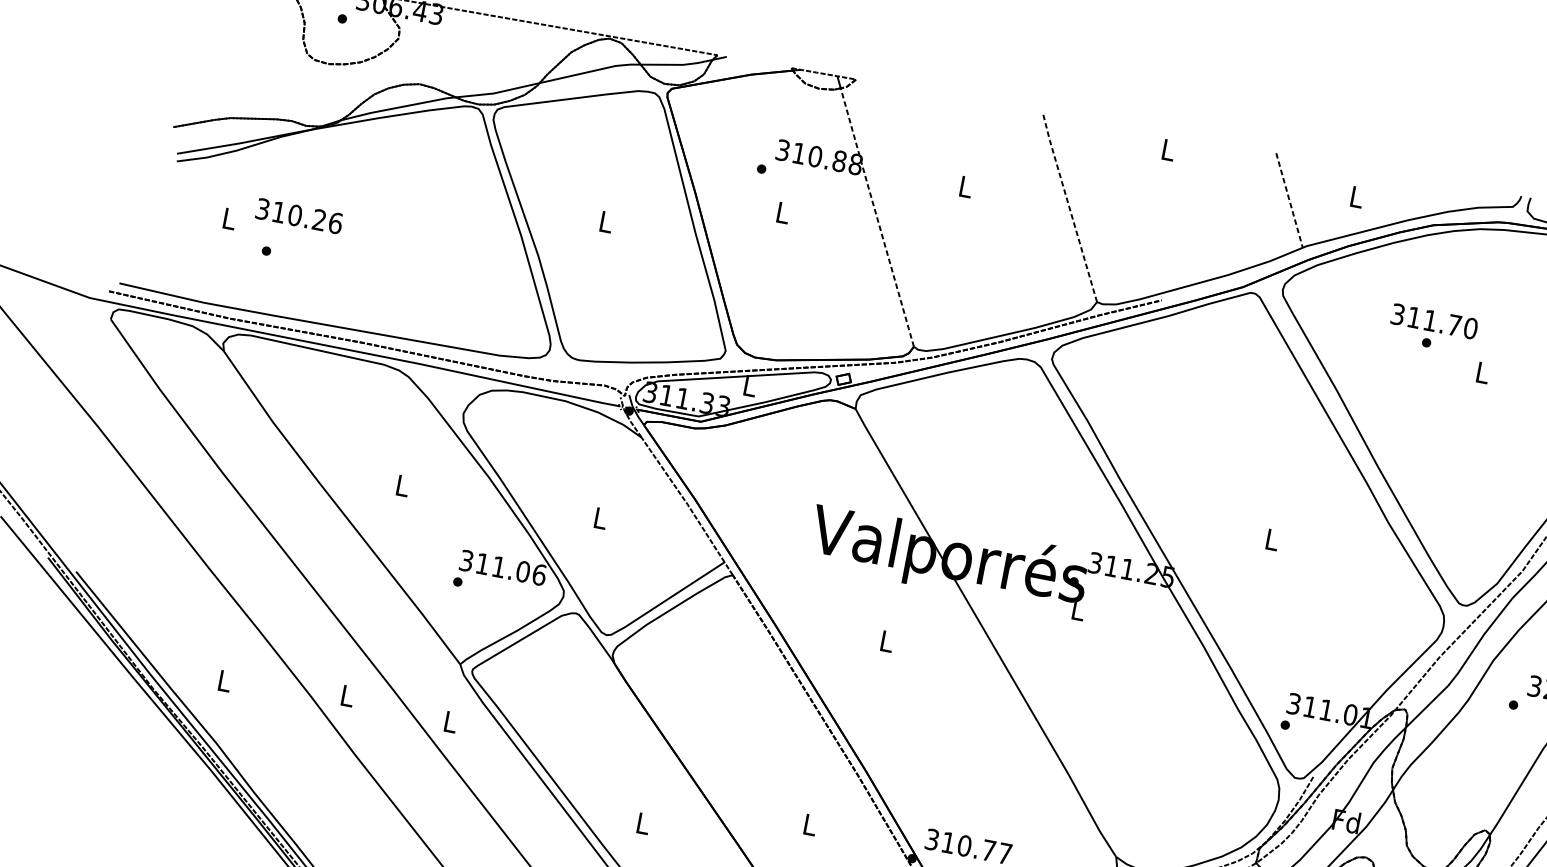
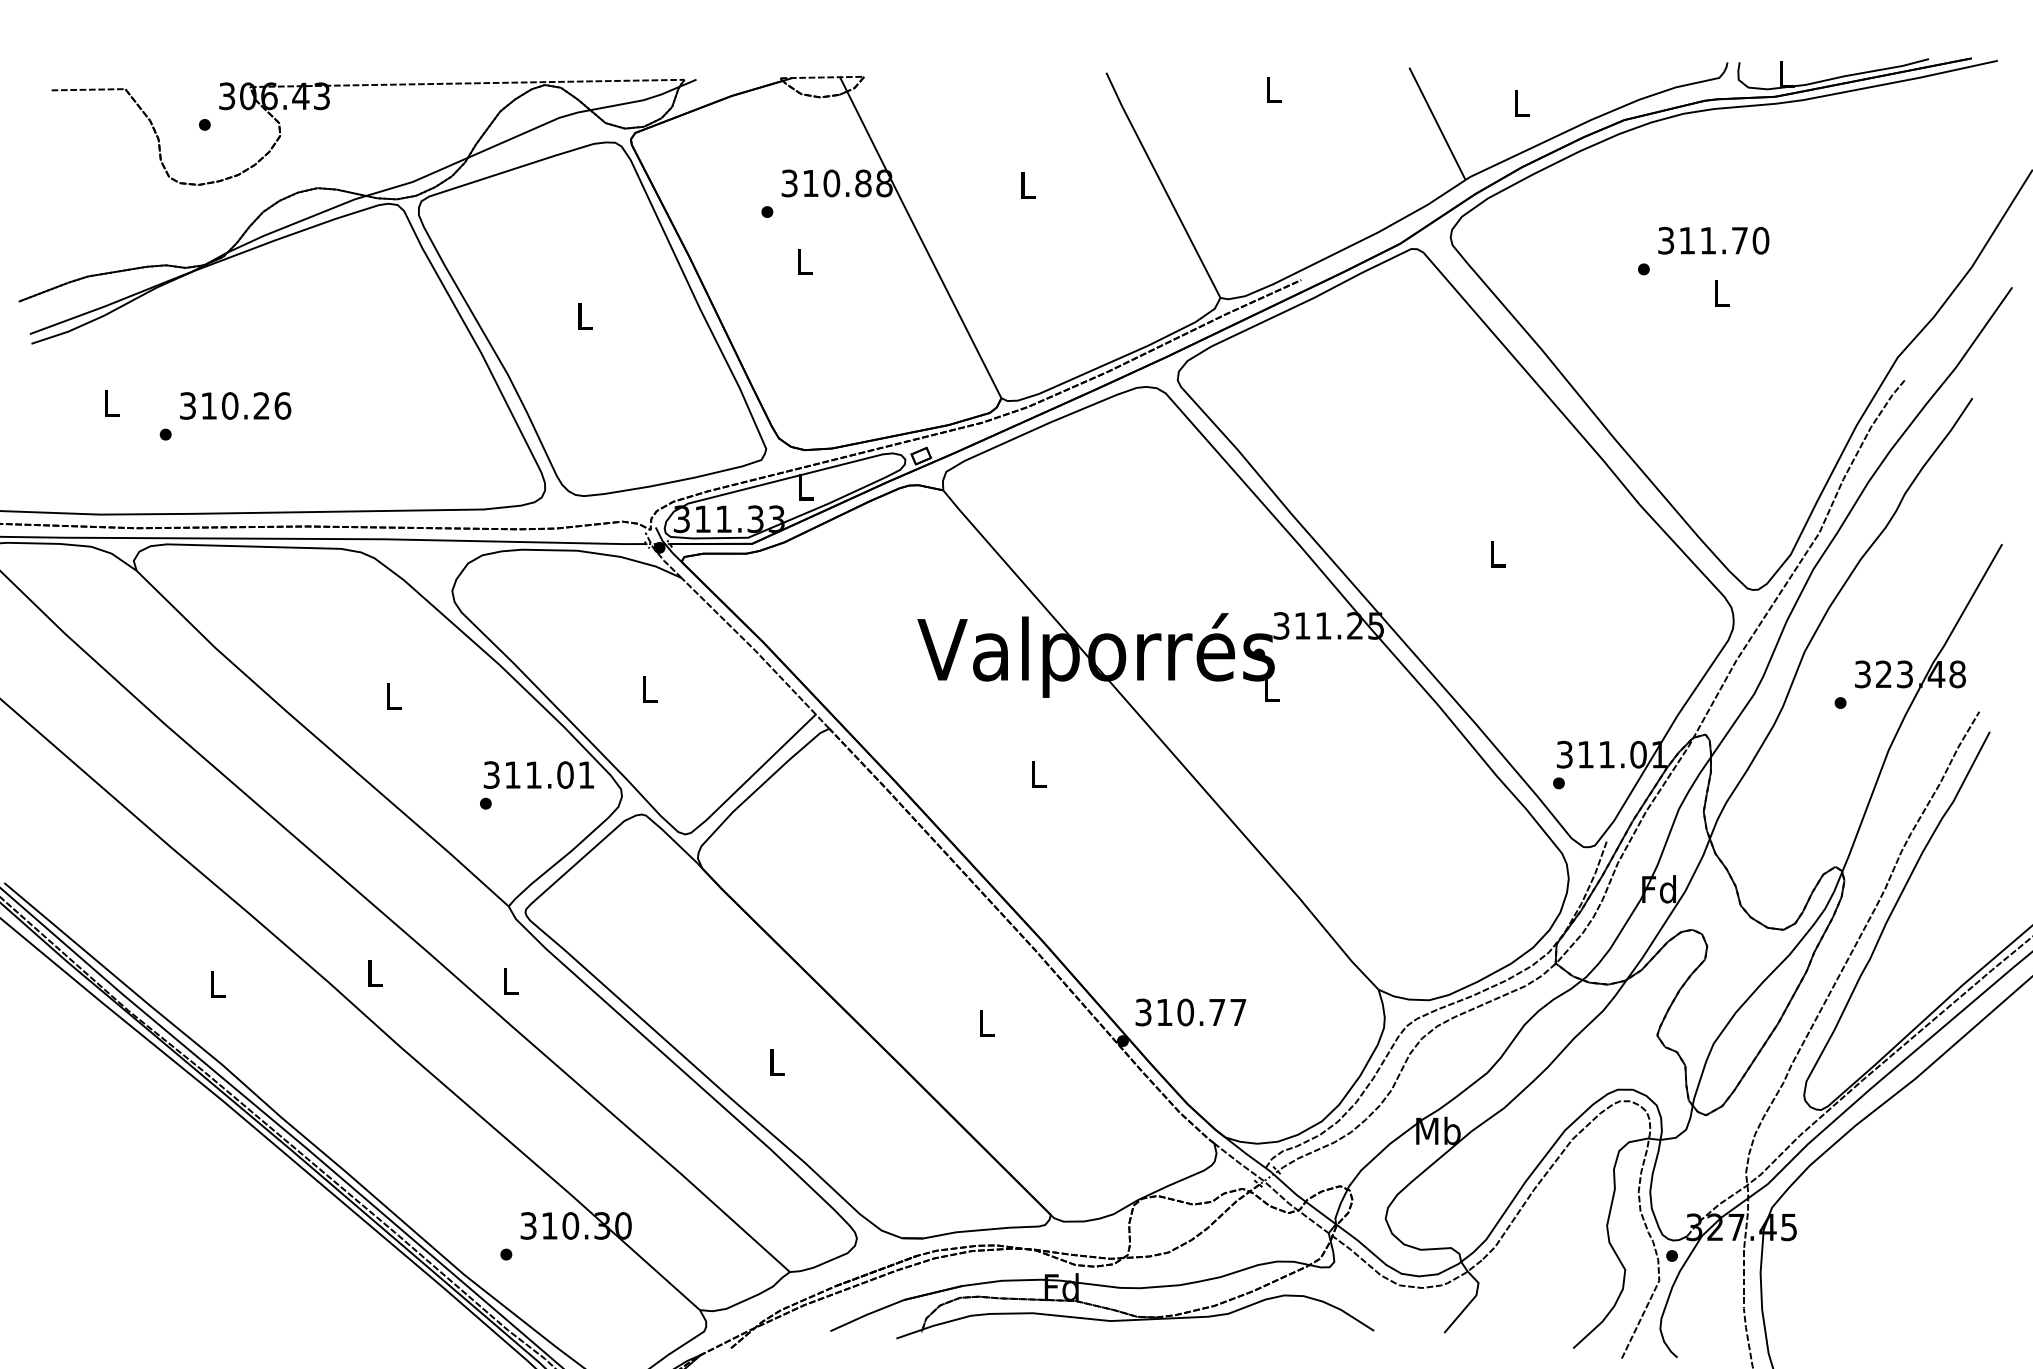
line: (1289, 200) -> (1437, 123), dashed -> solid
line: (1069, 206) -> (1162, 184), dashed -> solid
text: (299, 215) -> (235, 405), moved
line: (876, 217) -> (923, 244), dashed -> solid
text: (1434, 321) -> (1713, 240), moved
text: (539, 574) -> (586, 774), 311.06 -> 311.01

